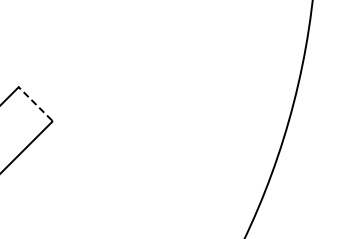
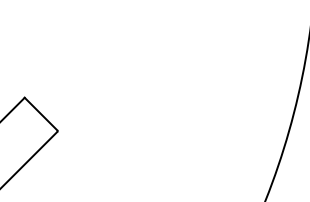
line: (35, 103) -> (41, 113), dashed -> solid

